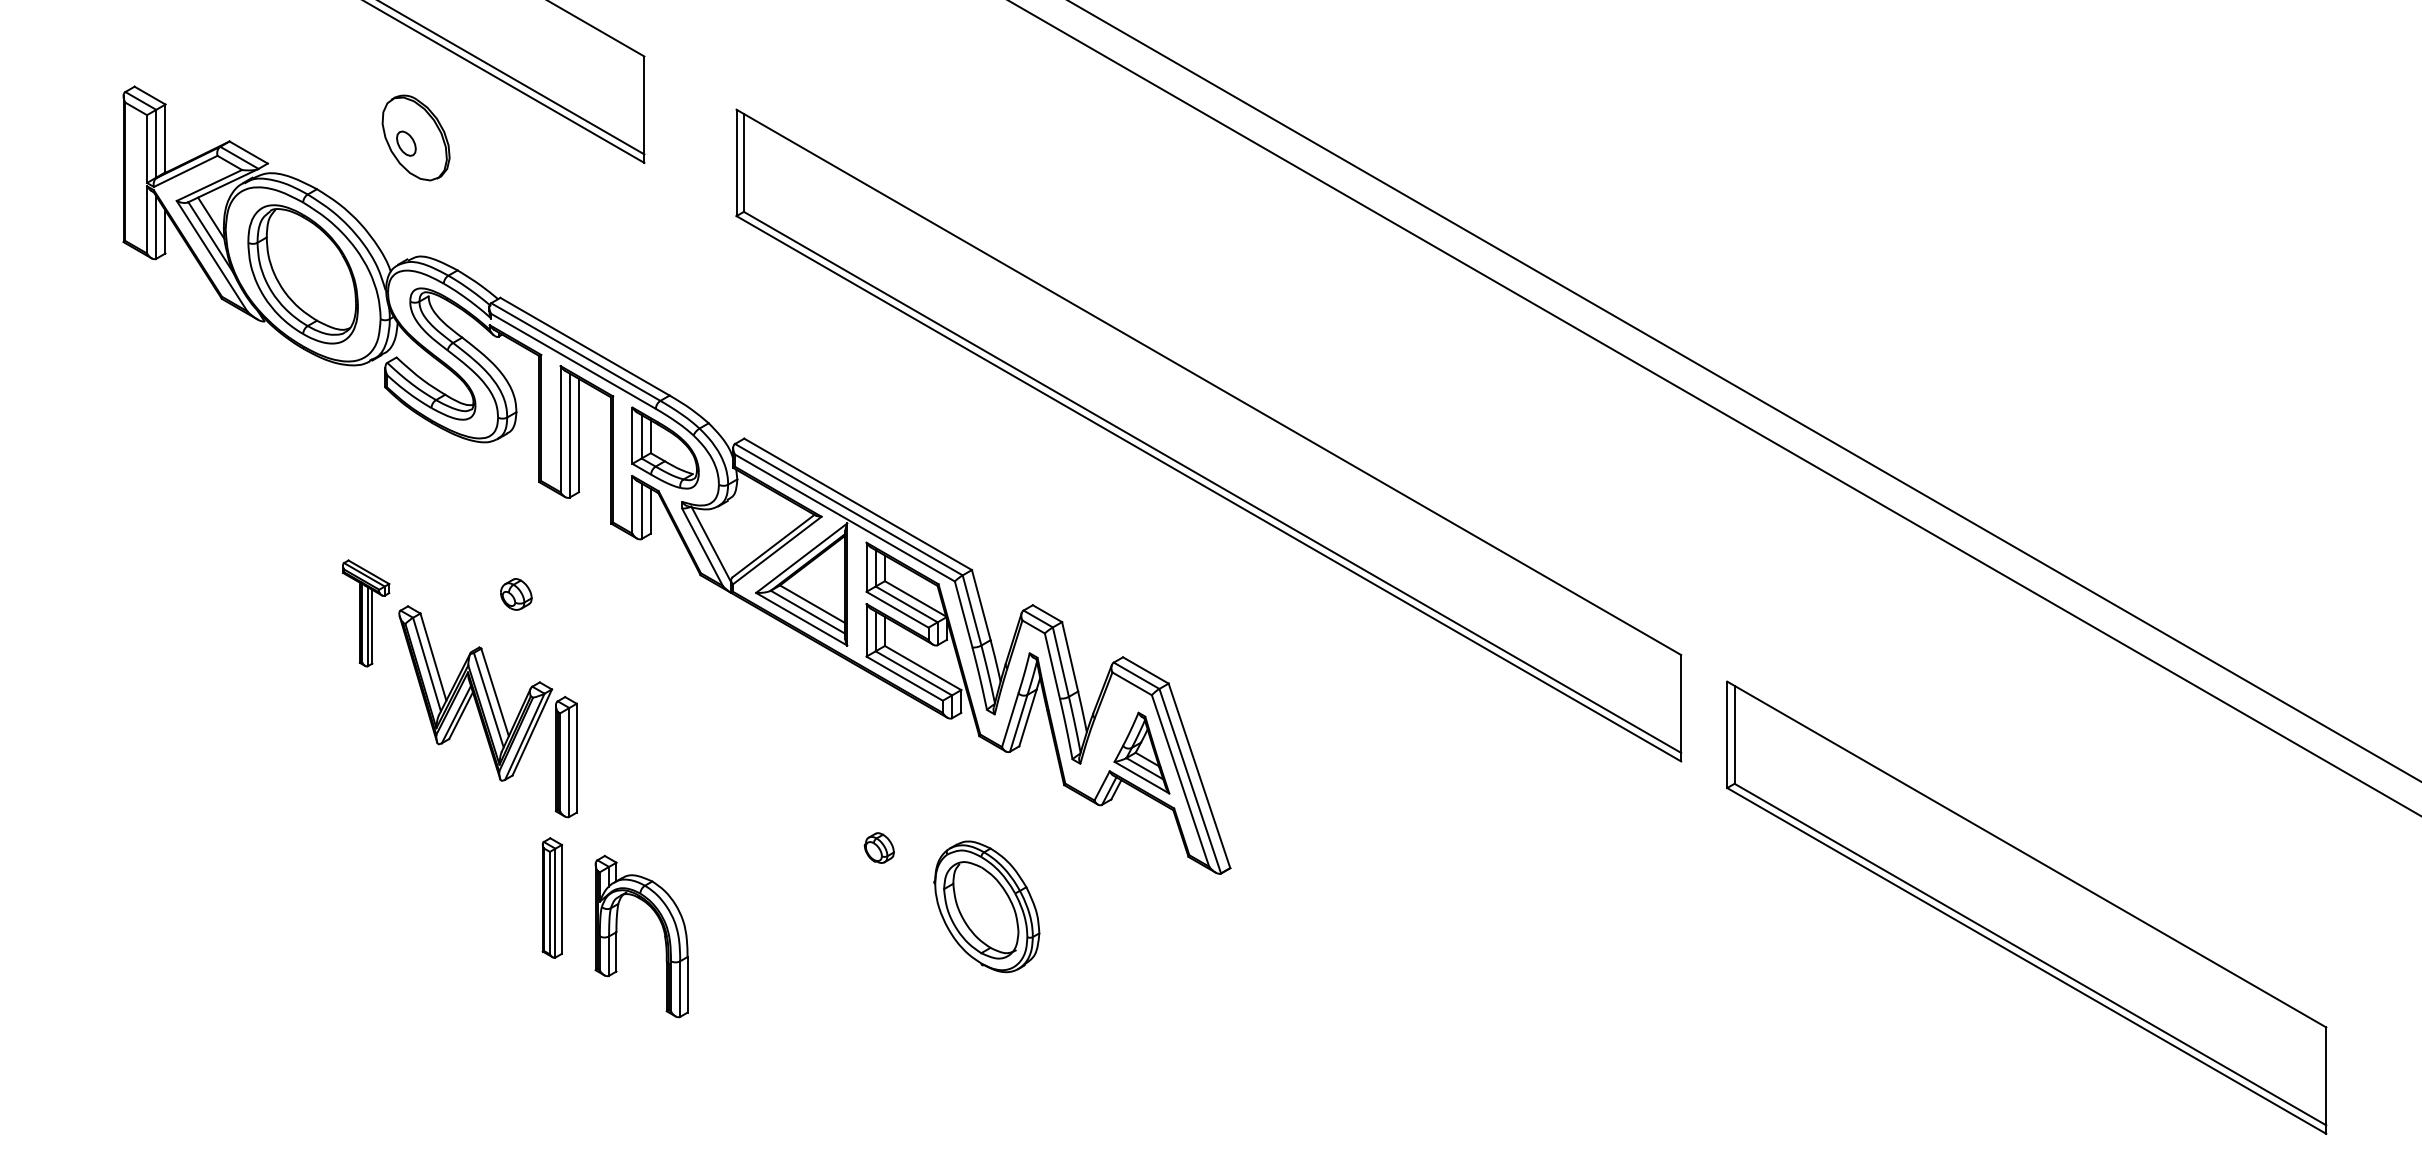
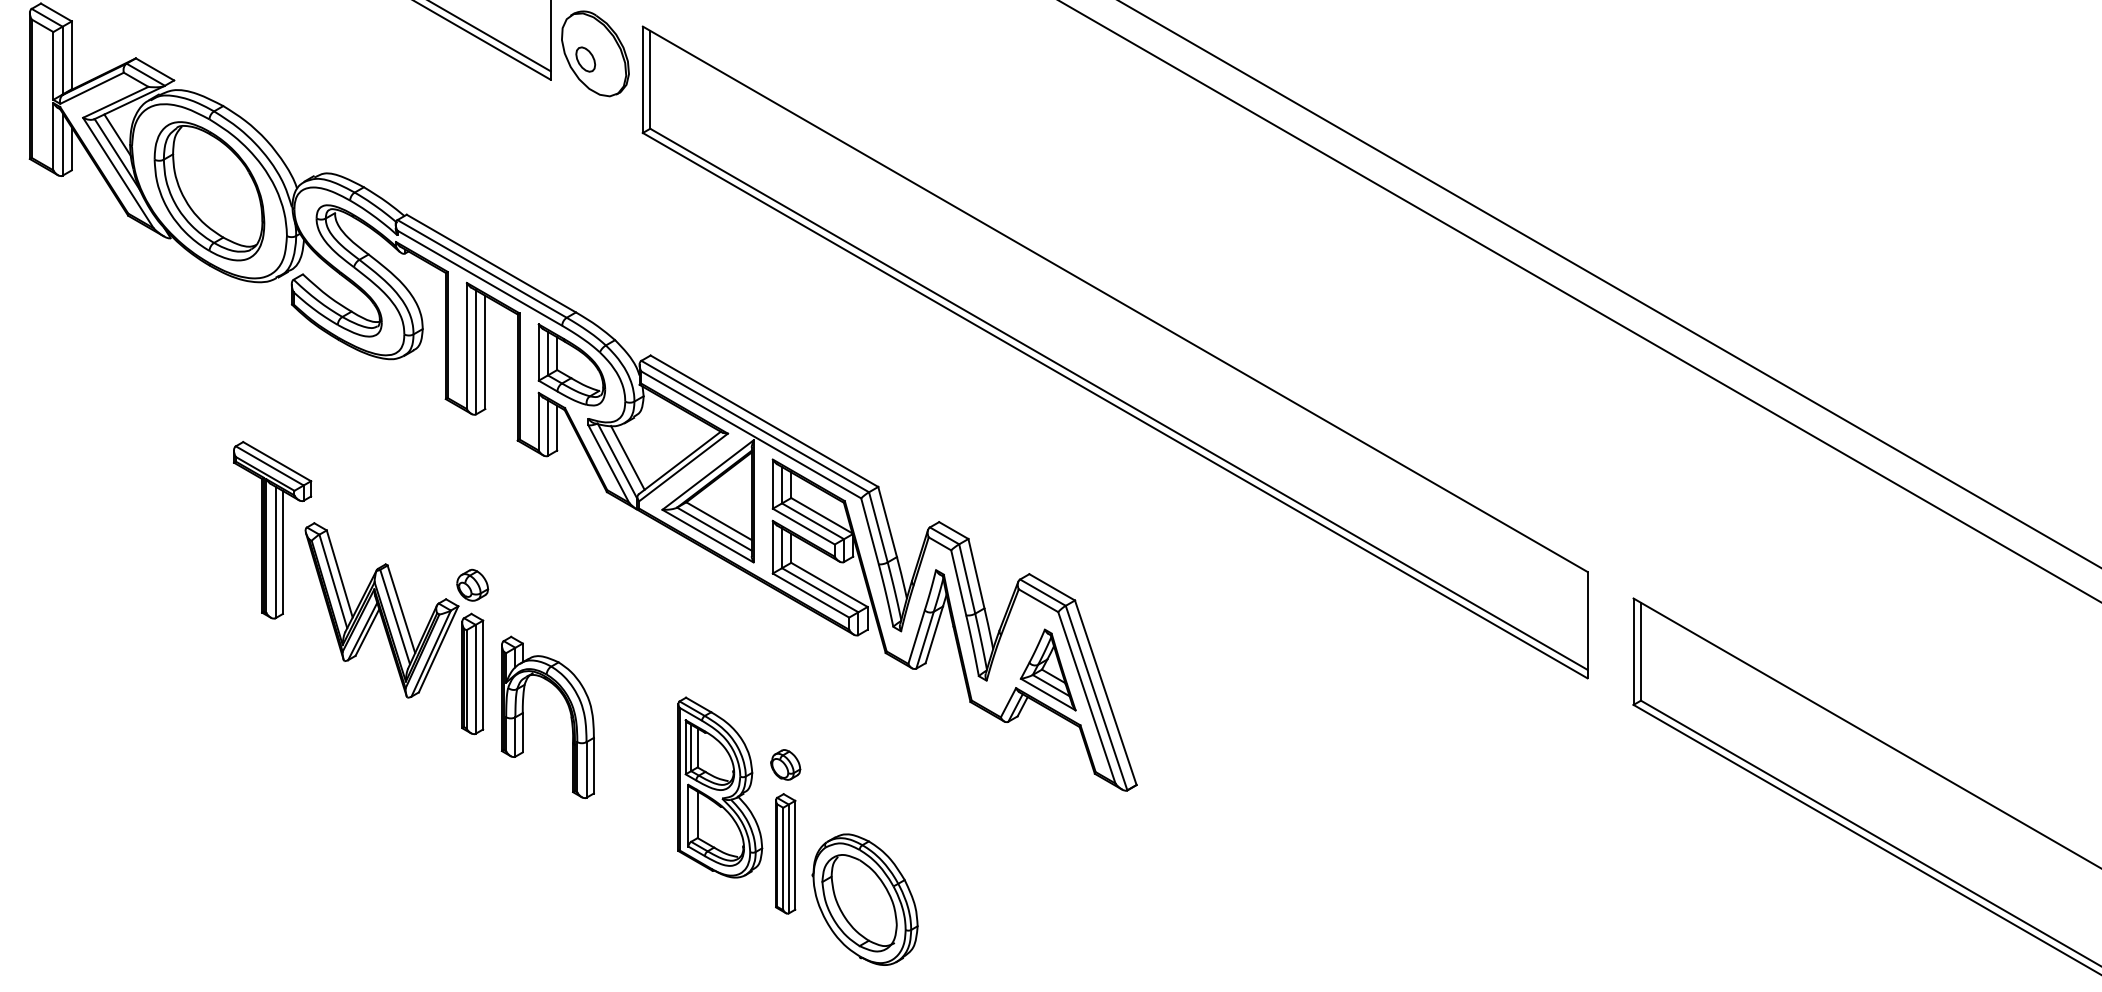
part: (415, 137) -> (594, 53), moved
line: (721, 540) -> (627, 457), added
part: (516, 594) -> (472, 585), moved
part: (365, 613) -> (271, 530), size x1.67
part: (813, 870) -> (719, 787), added
part: (551, 897) -> (784, 853), moved
part: (986, 906) -> (864, 899), moved
part: (662, 929) -> (568, 710), moved

